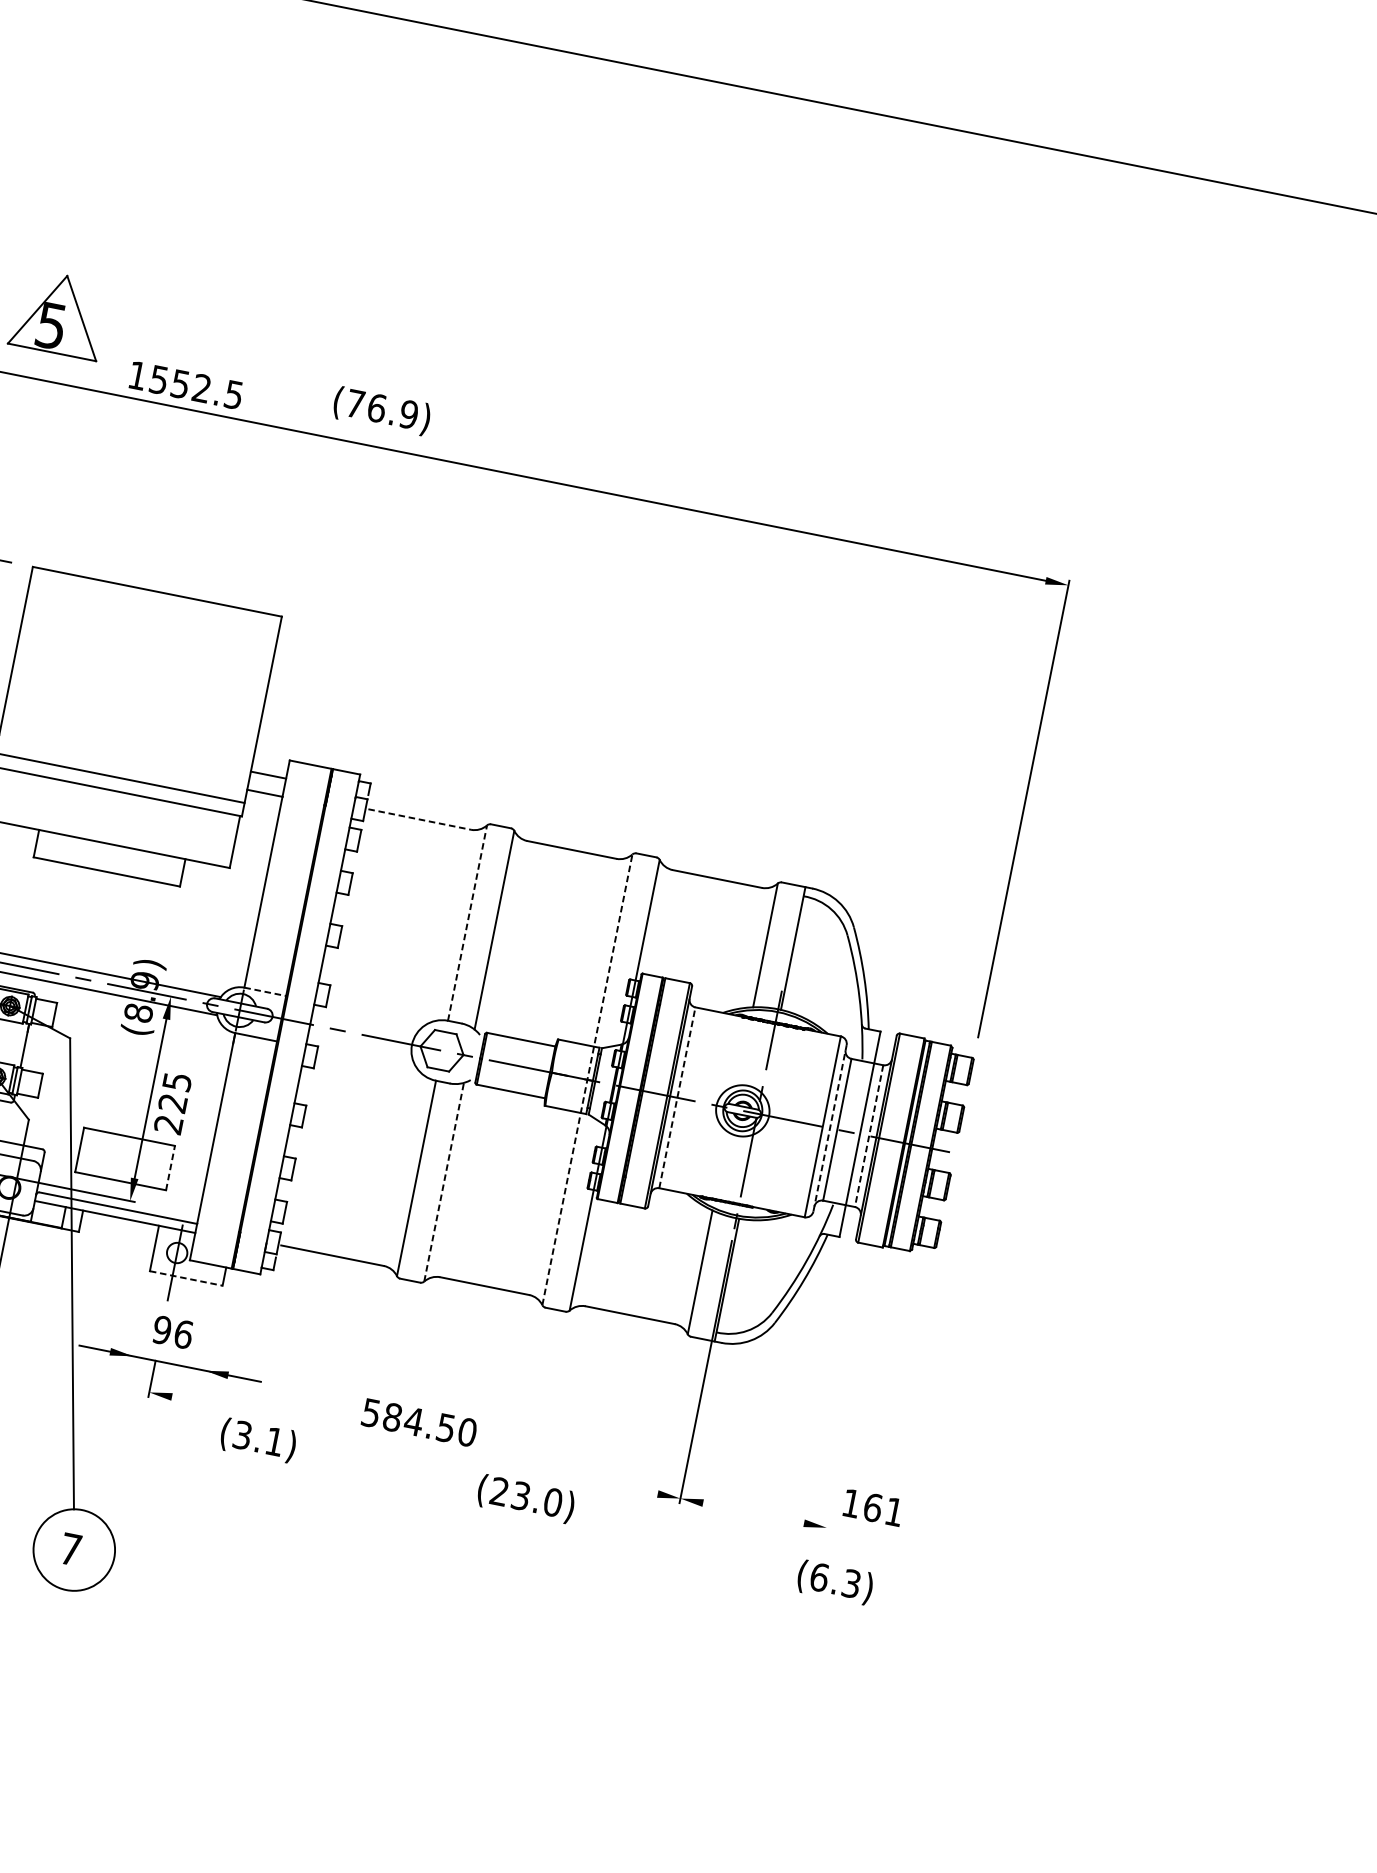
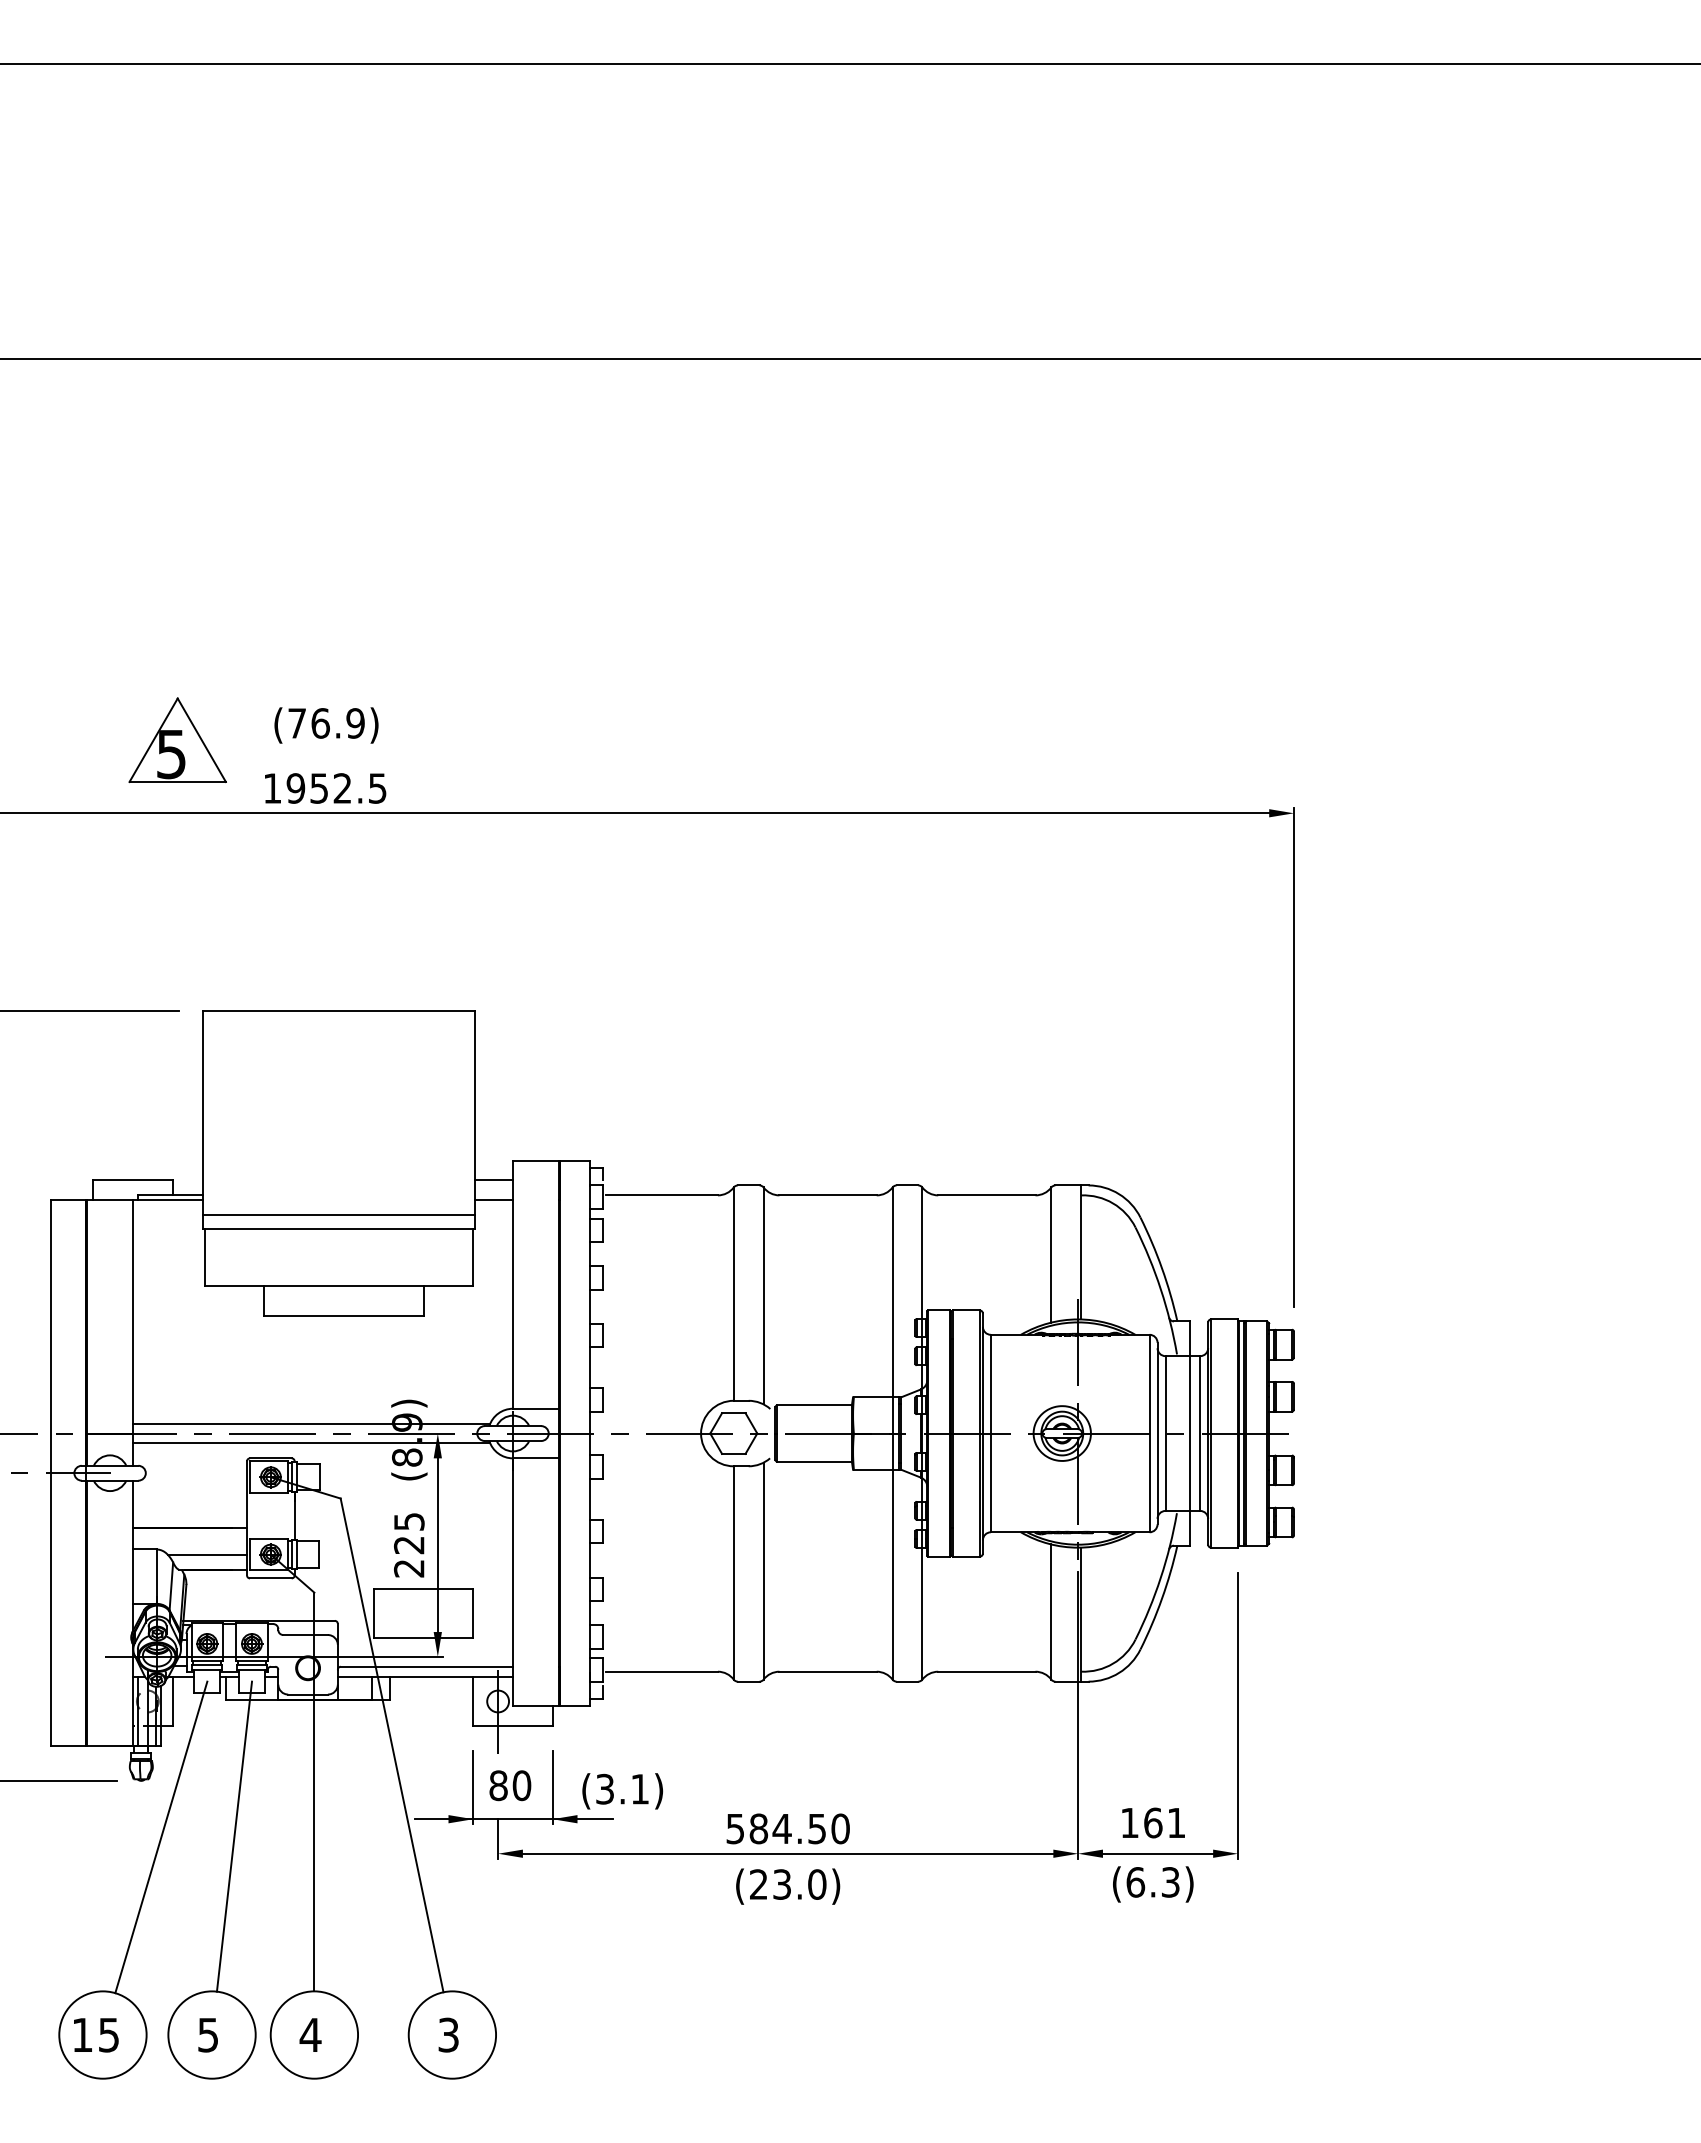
text: (158, 379) -> (295, 788), 1552.5 -> 1952.5
text: (381, 411) -> (326, 725), moved
line: (420, 819) -> (662, 1195), dashed -> solid
line: (467, 923) -> (733, 1294), dashed -> solid
line: (265, 991) -> (535, 1408), dashed -> solid
line: (587, 1079) -> (892, 1433), dashed -> solid
line: (677, 1097) -> (990, 1433), dashed -> solid
text: (173, 1103) -> (409, 1545), moved
line: (830, 1128) -> (1157, 1433), dashed -> solid
line: (869, 1137) -> (1200, 1434), dashed -> solid
line: (170, 1167) -> (473, 1613), dashed -> solid
line: (444, 1181) -> (763, 1570), dashed -> solid
line: (186, 1278) -> (513, 1726), dashed -> solid
line: (138, 1327) -> (473, 1787), added
text: (173, 1332) -> (510, 1785), 96 -> 80
line: (211, 1341) -> (552, 1787), added
line: (851, 1401) -> (1237, 1715), added
text: (258, 1440) -> (622, 1791), moved
line: (414, 1445) -> (787, 1853), added
text: (526, 1498) -> (788, 1886), moved
text: (873, 1507) -> (1153, 1822), moved
line: (753, 1512) -> (1157, 1853), added
text: (70, 1548) -> (448, 2034), 7 -> 3
text: (835, 1582) -> (1153, 1884), moved

